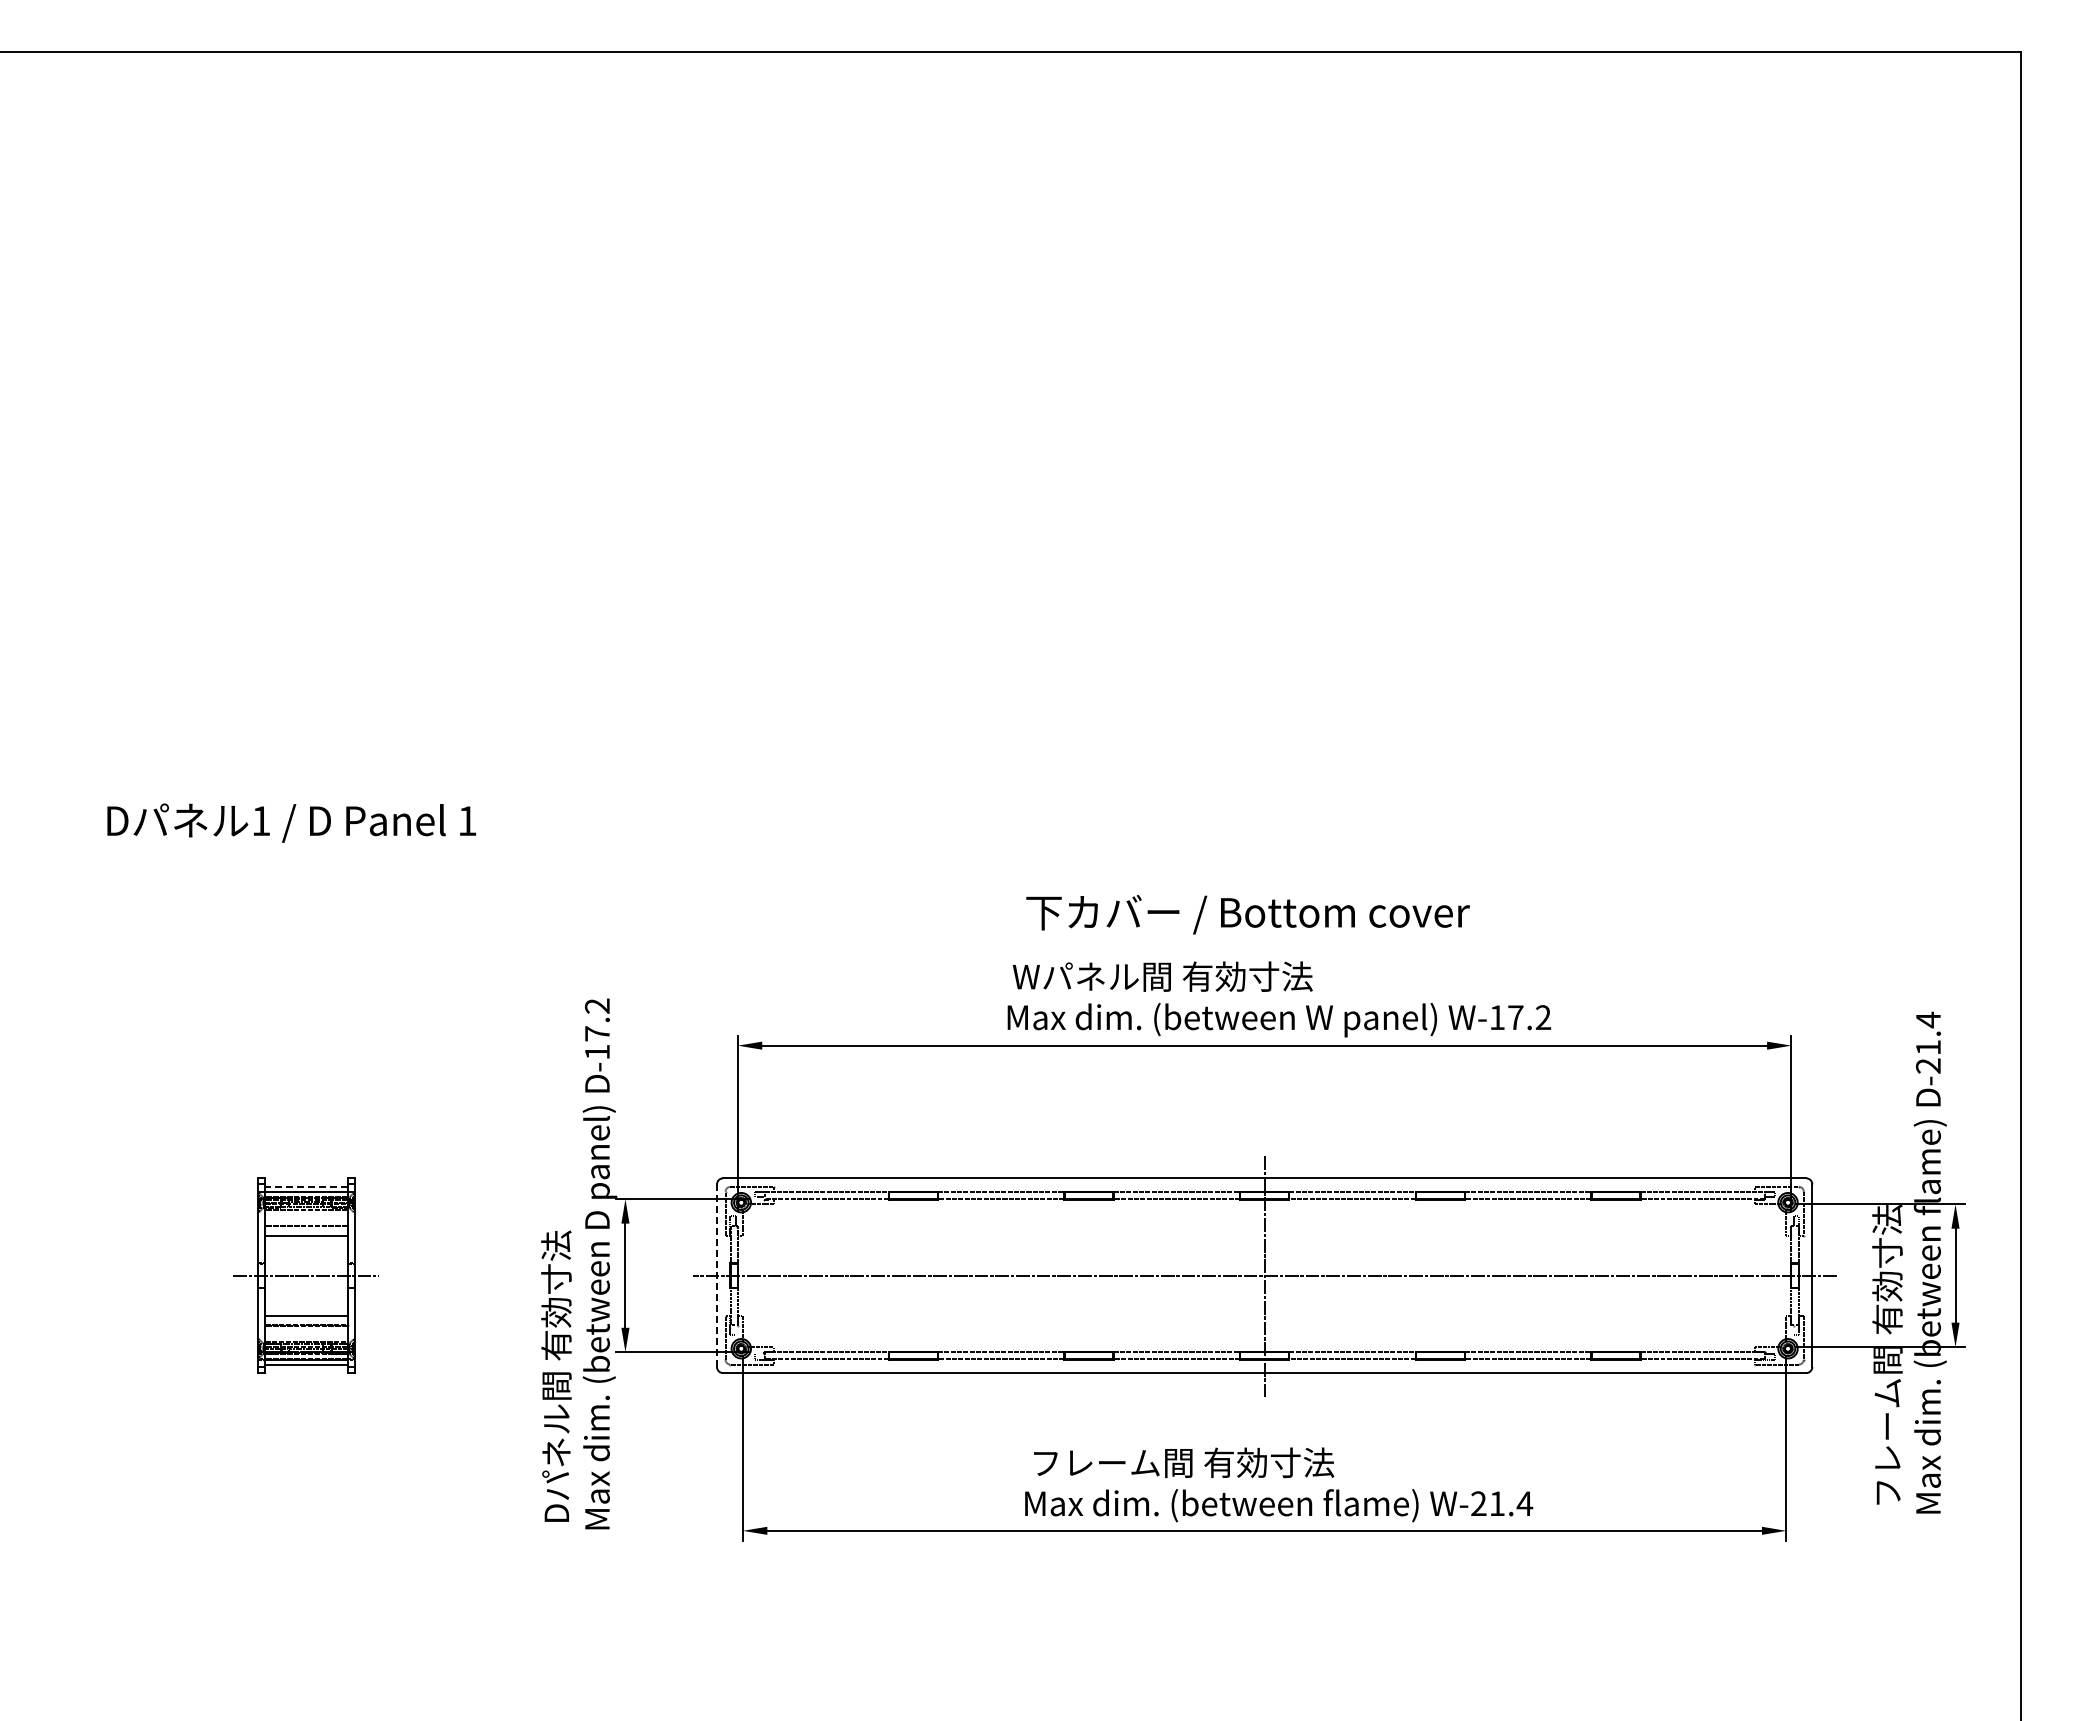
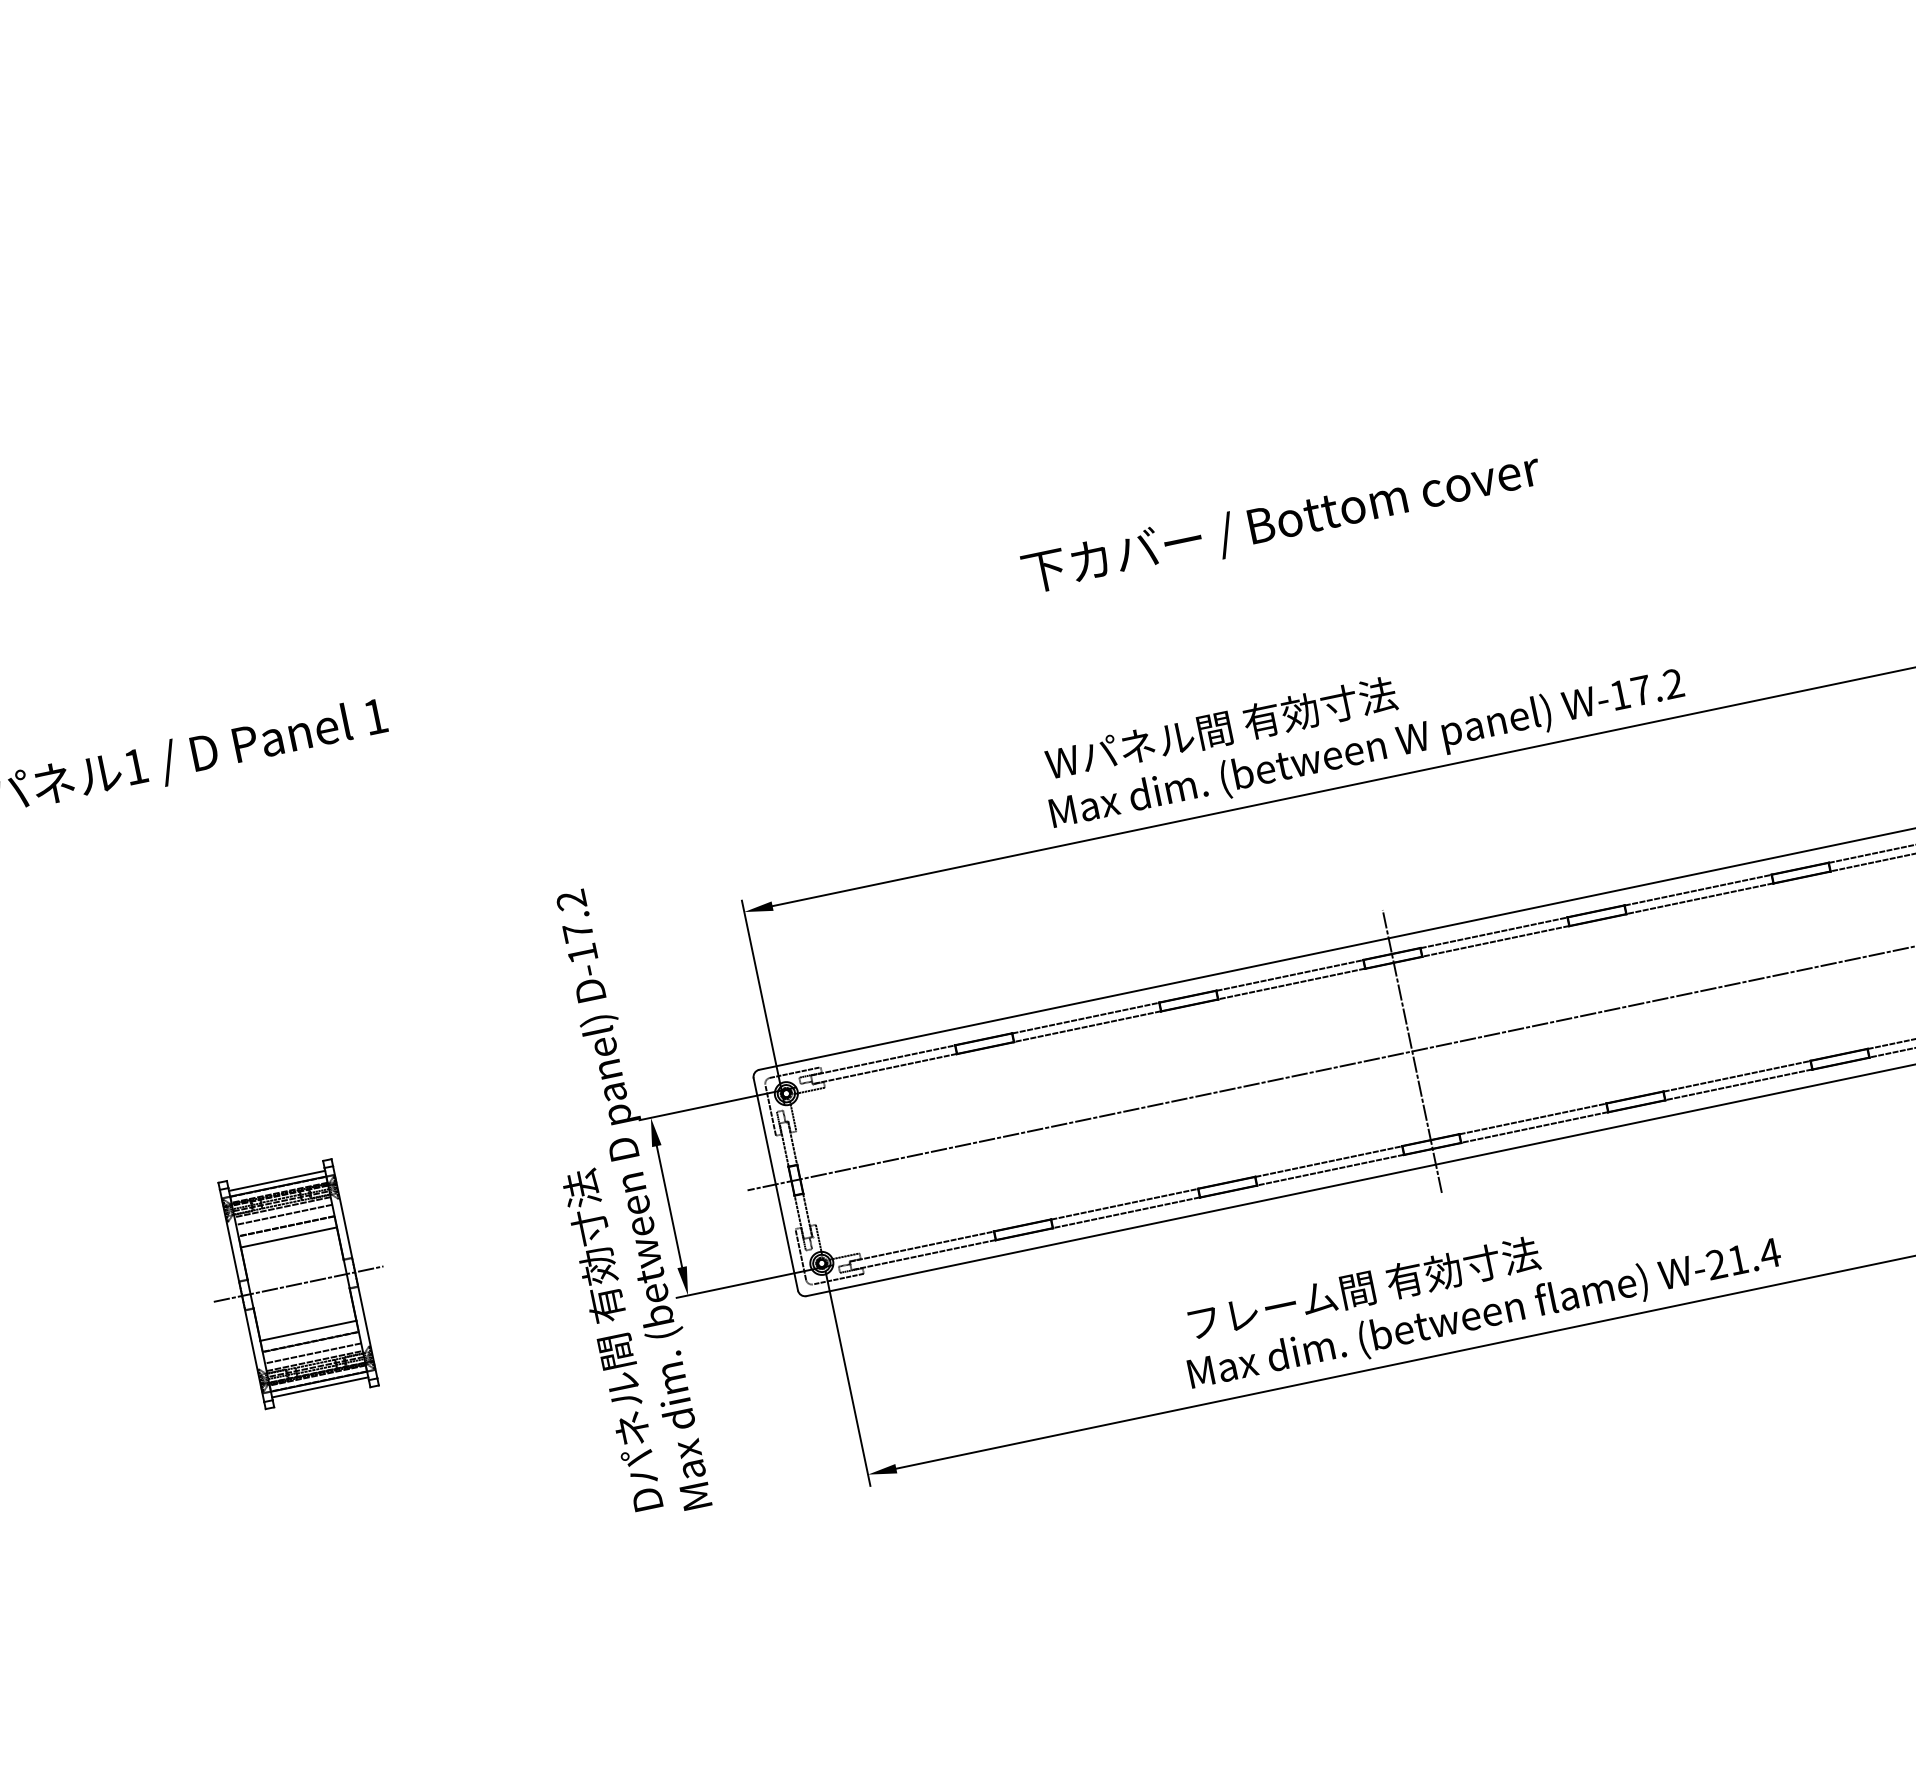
text: (1247, 914) -> (1281, 523), moved
line: (305, 1186) -> (275, 1180), dashed -> solid
line: (306, 1216) -> (284, 1215), added
line: (716, 1276) -> (775, 1185), dashed -> solid
line: (306, 1335) -> (313, 1353), added

